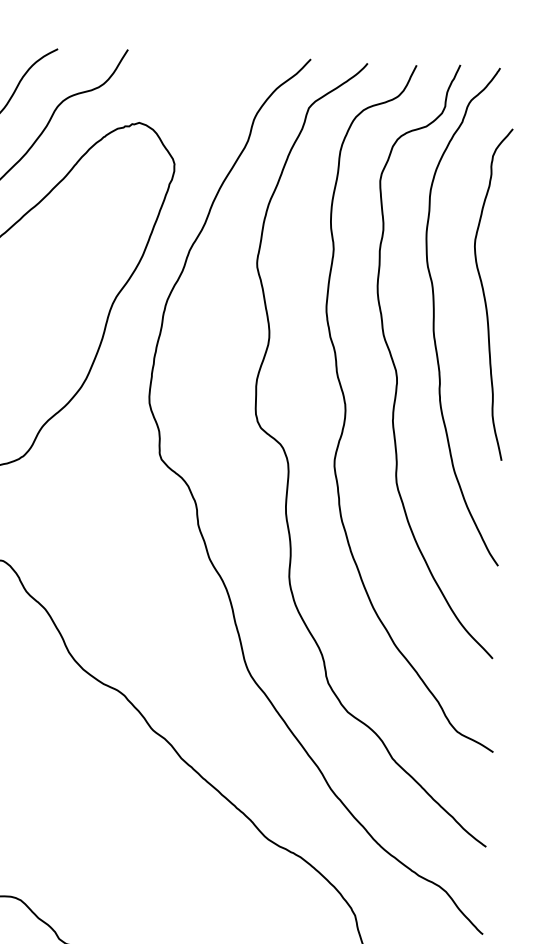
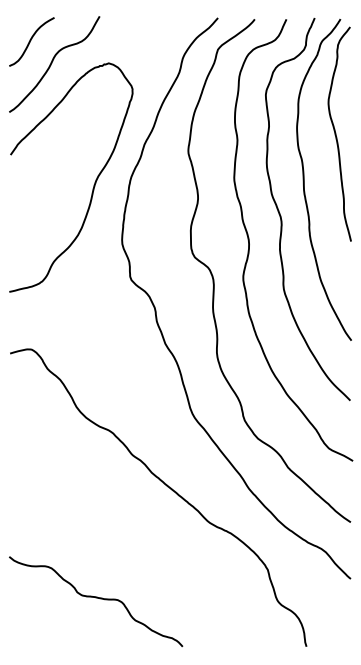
curve: (485, 292) -> (336, 133), moved

